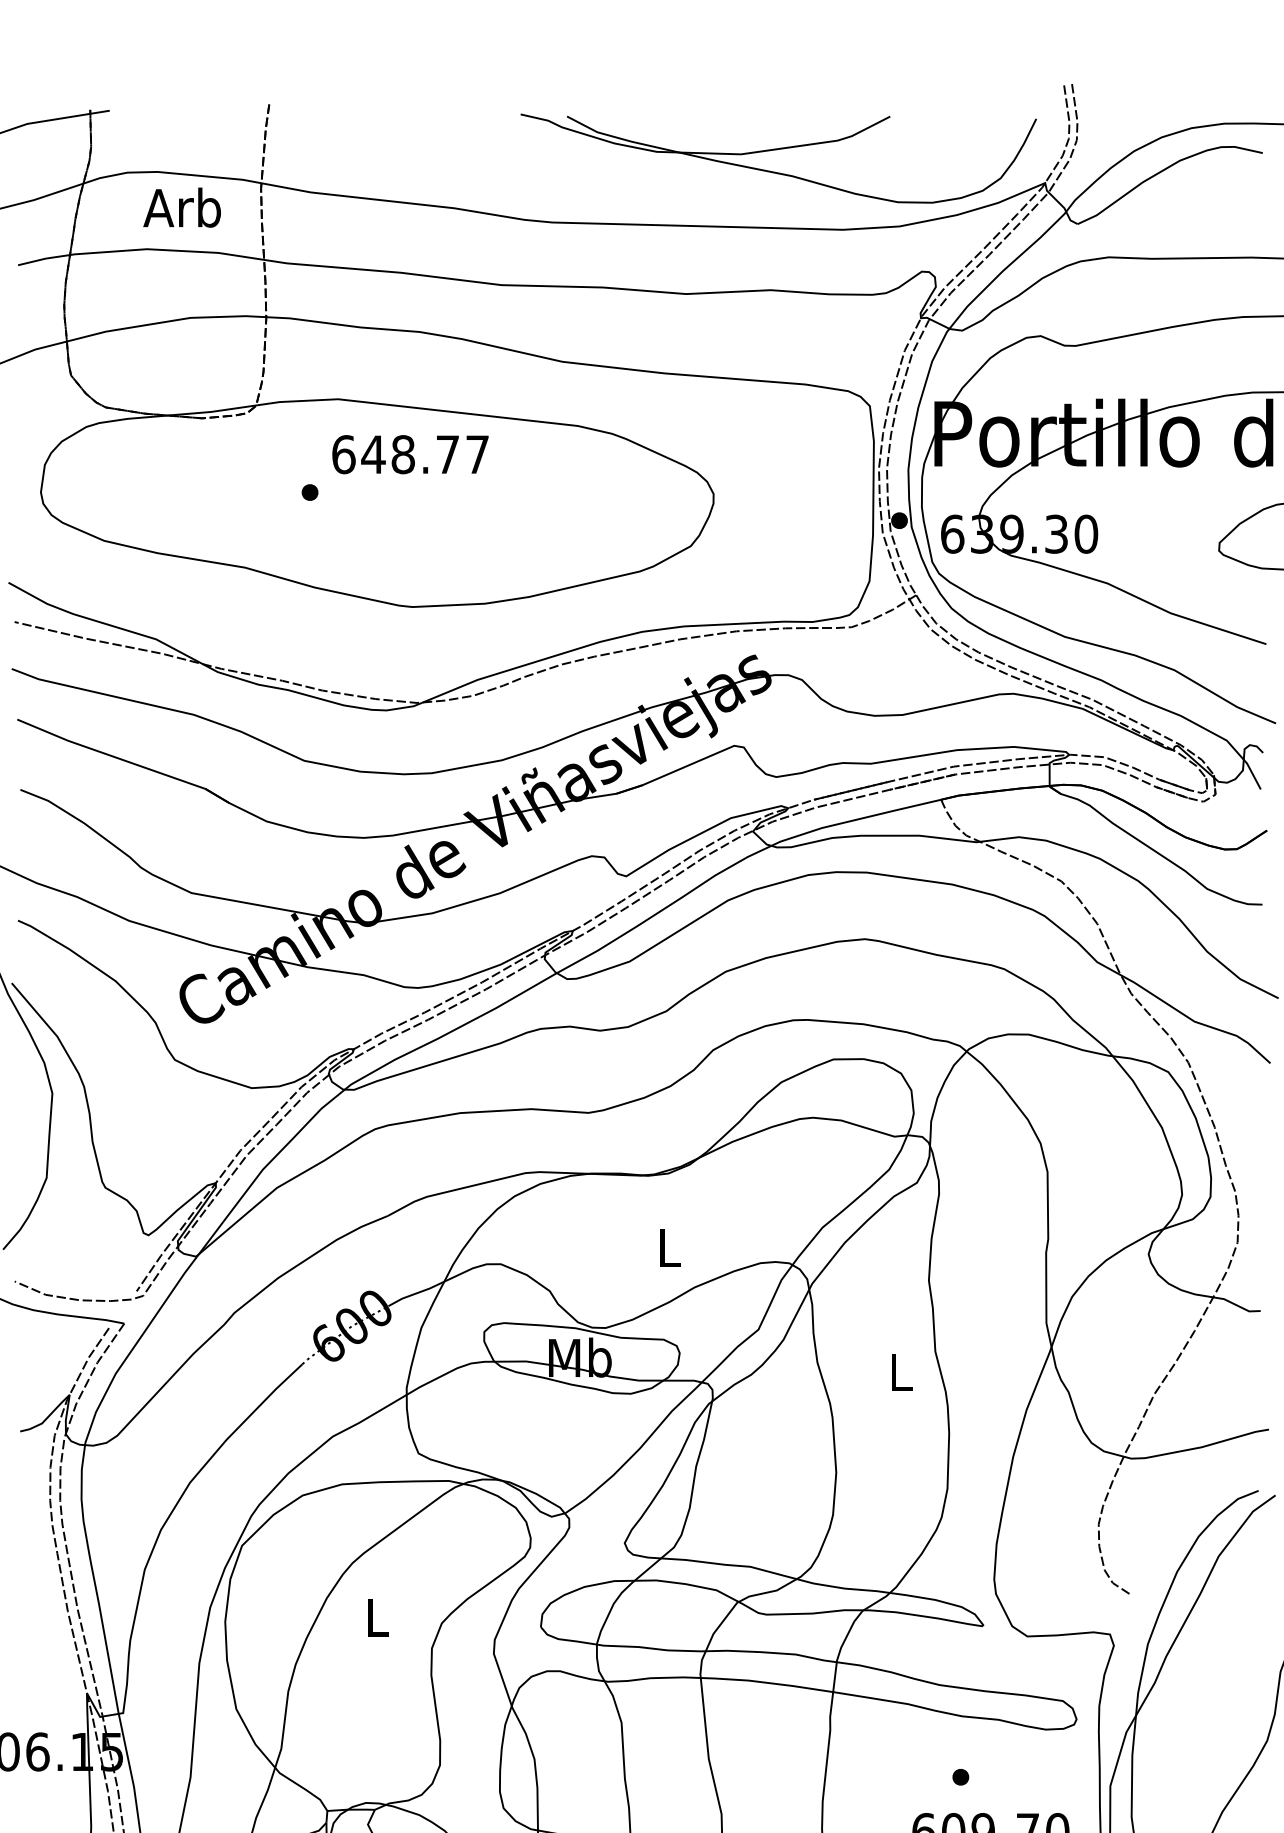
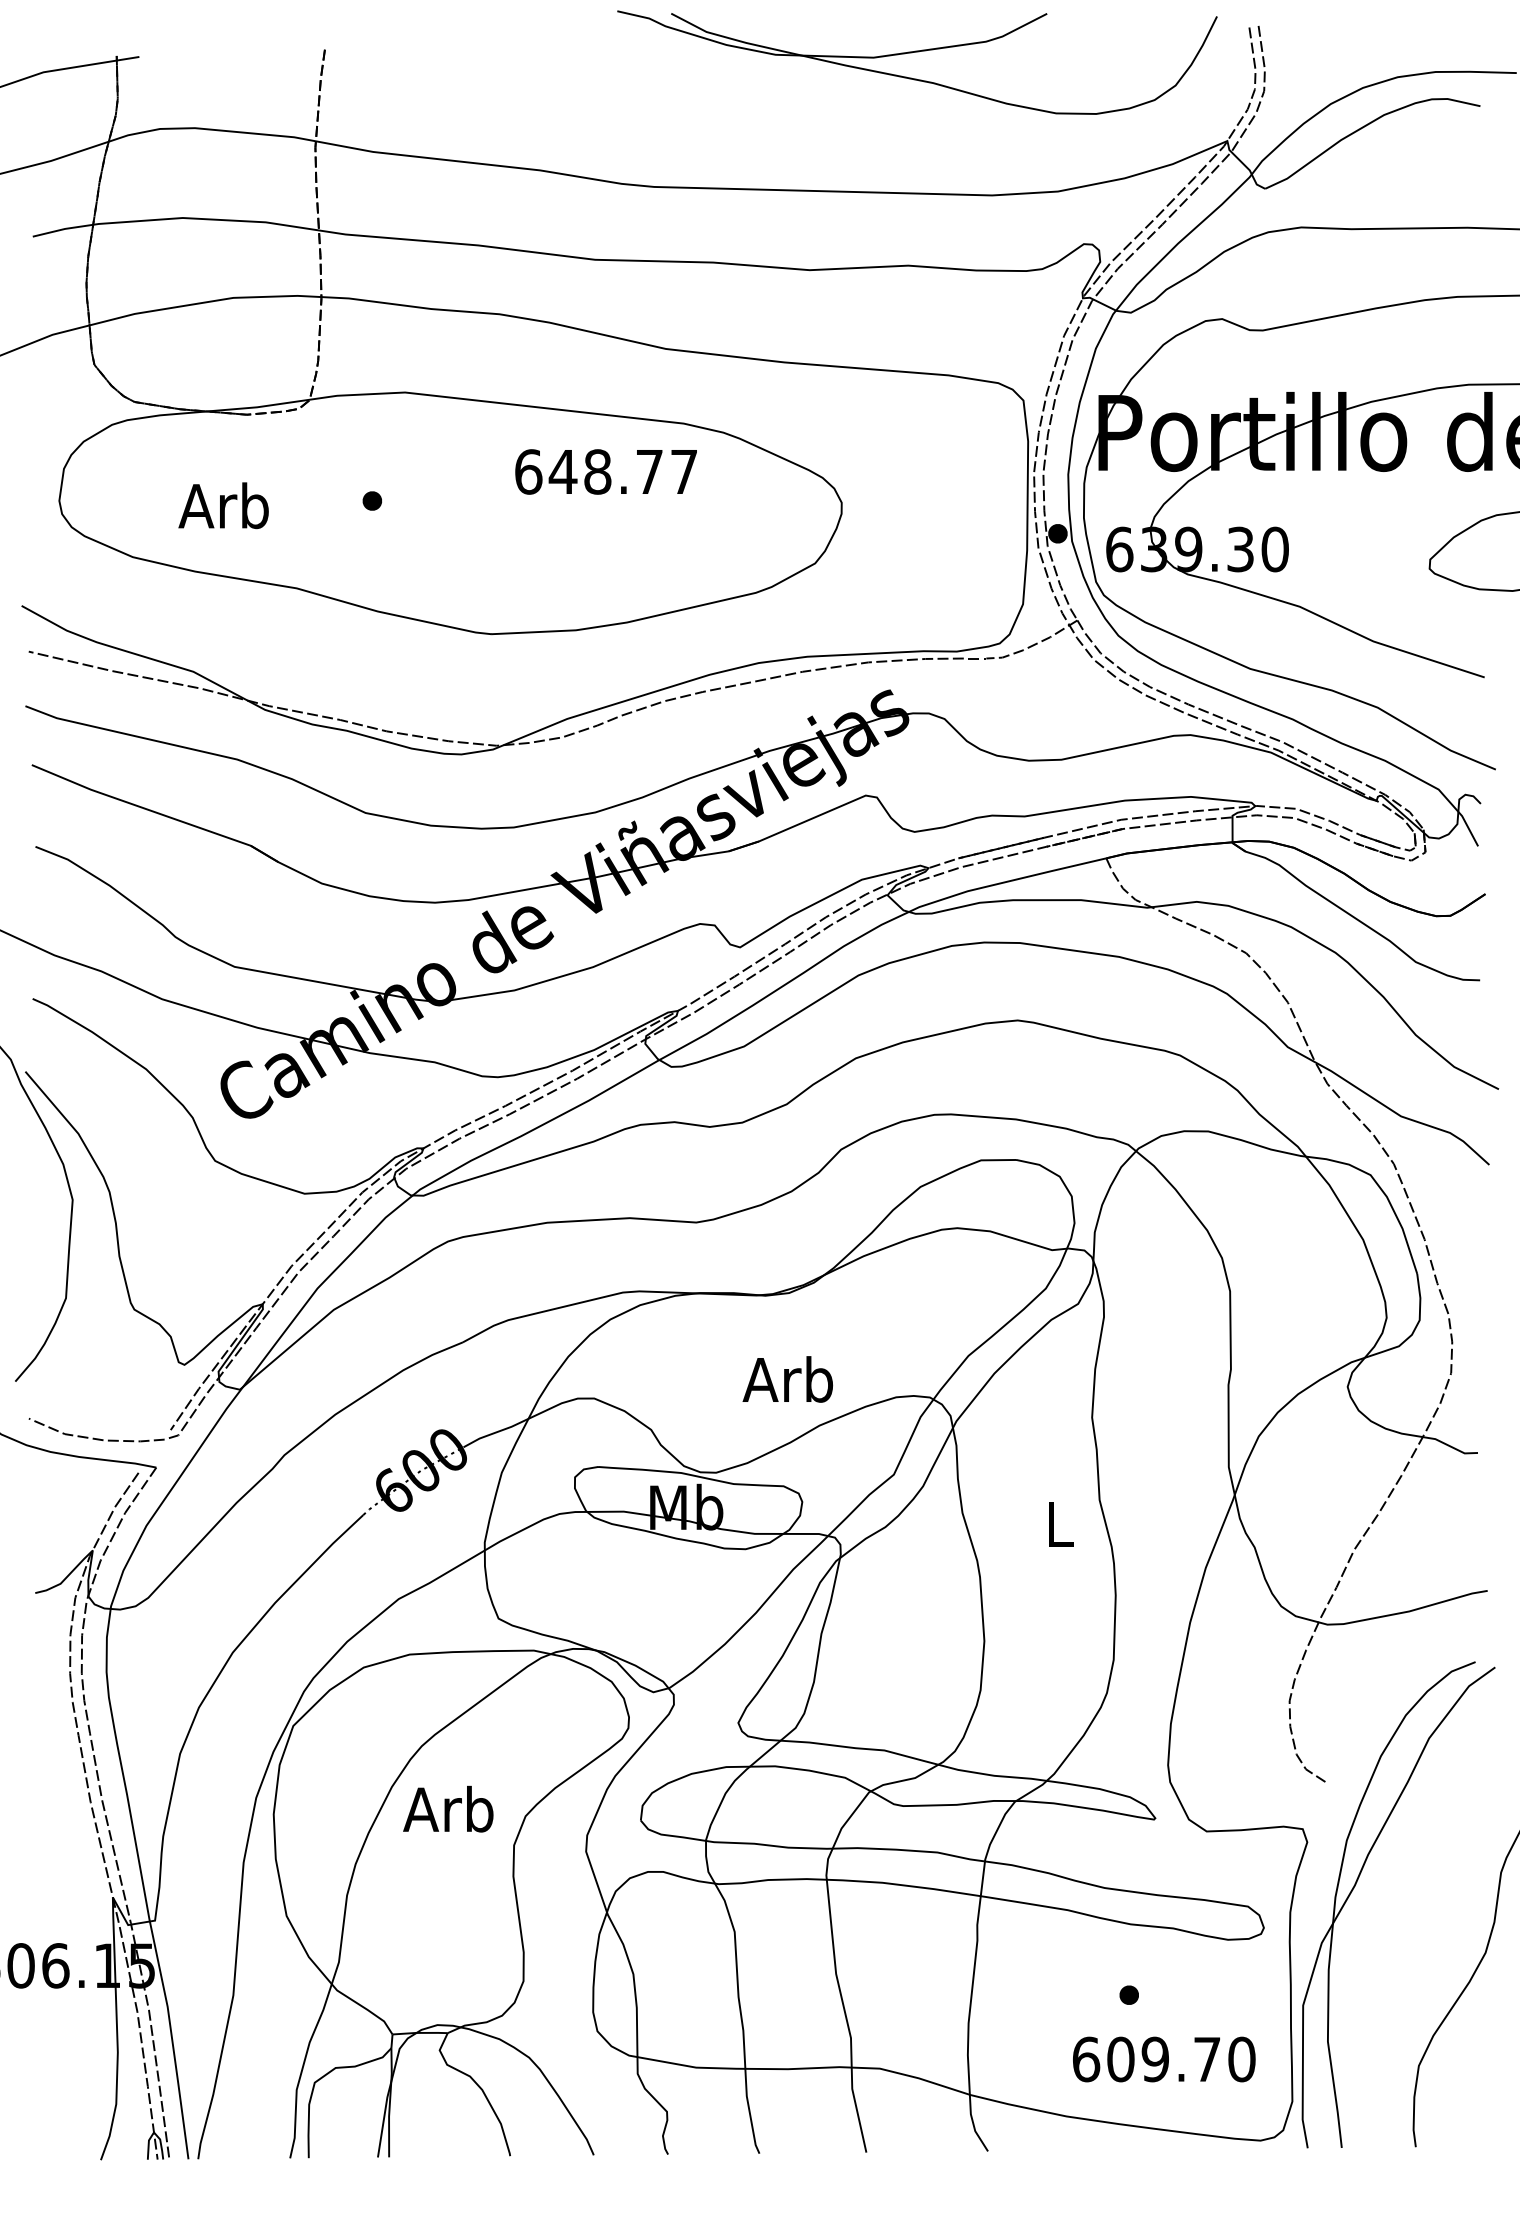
part: (778, 149) -> (917, 52), moved
text: (182, 207) -> (223, 505), moved
text: (409, 454) -> (605, 471), moved
text: (666, 1247) -> (787, 1379), L -> Arb
text: (375, 1616) -> (448, 1808), L -> Arb

